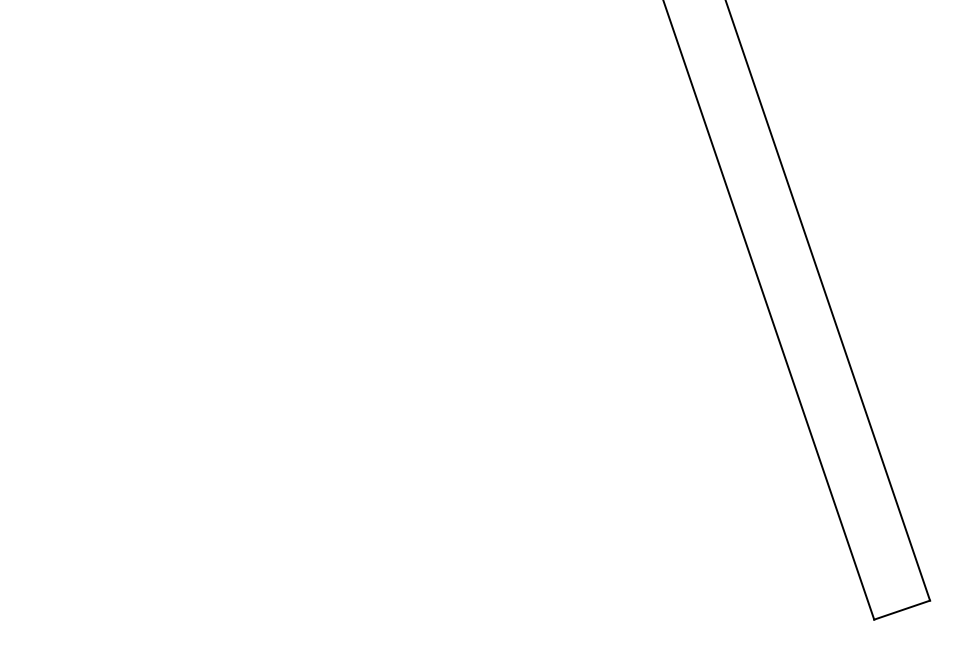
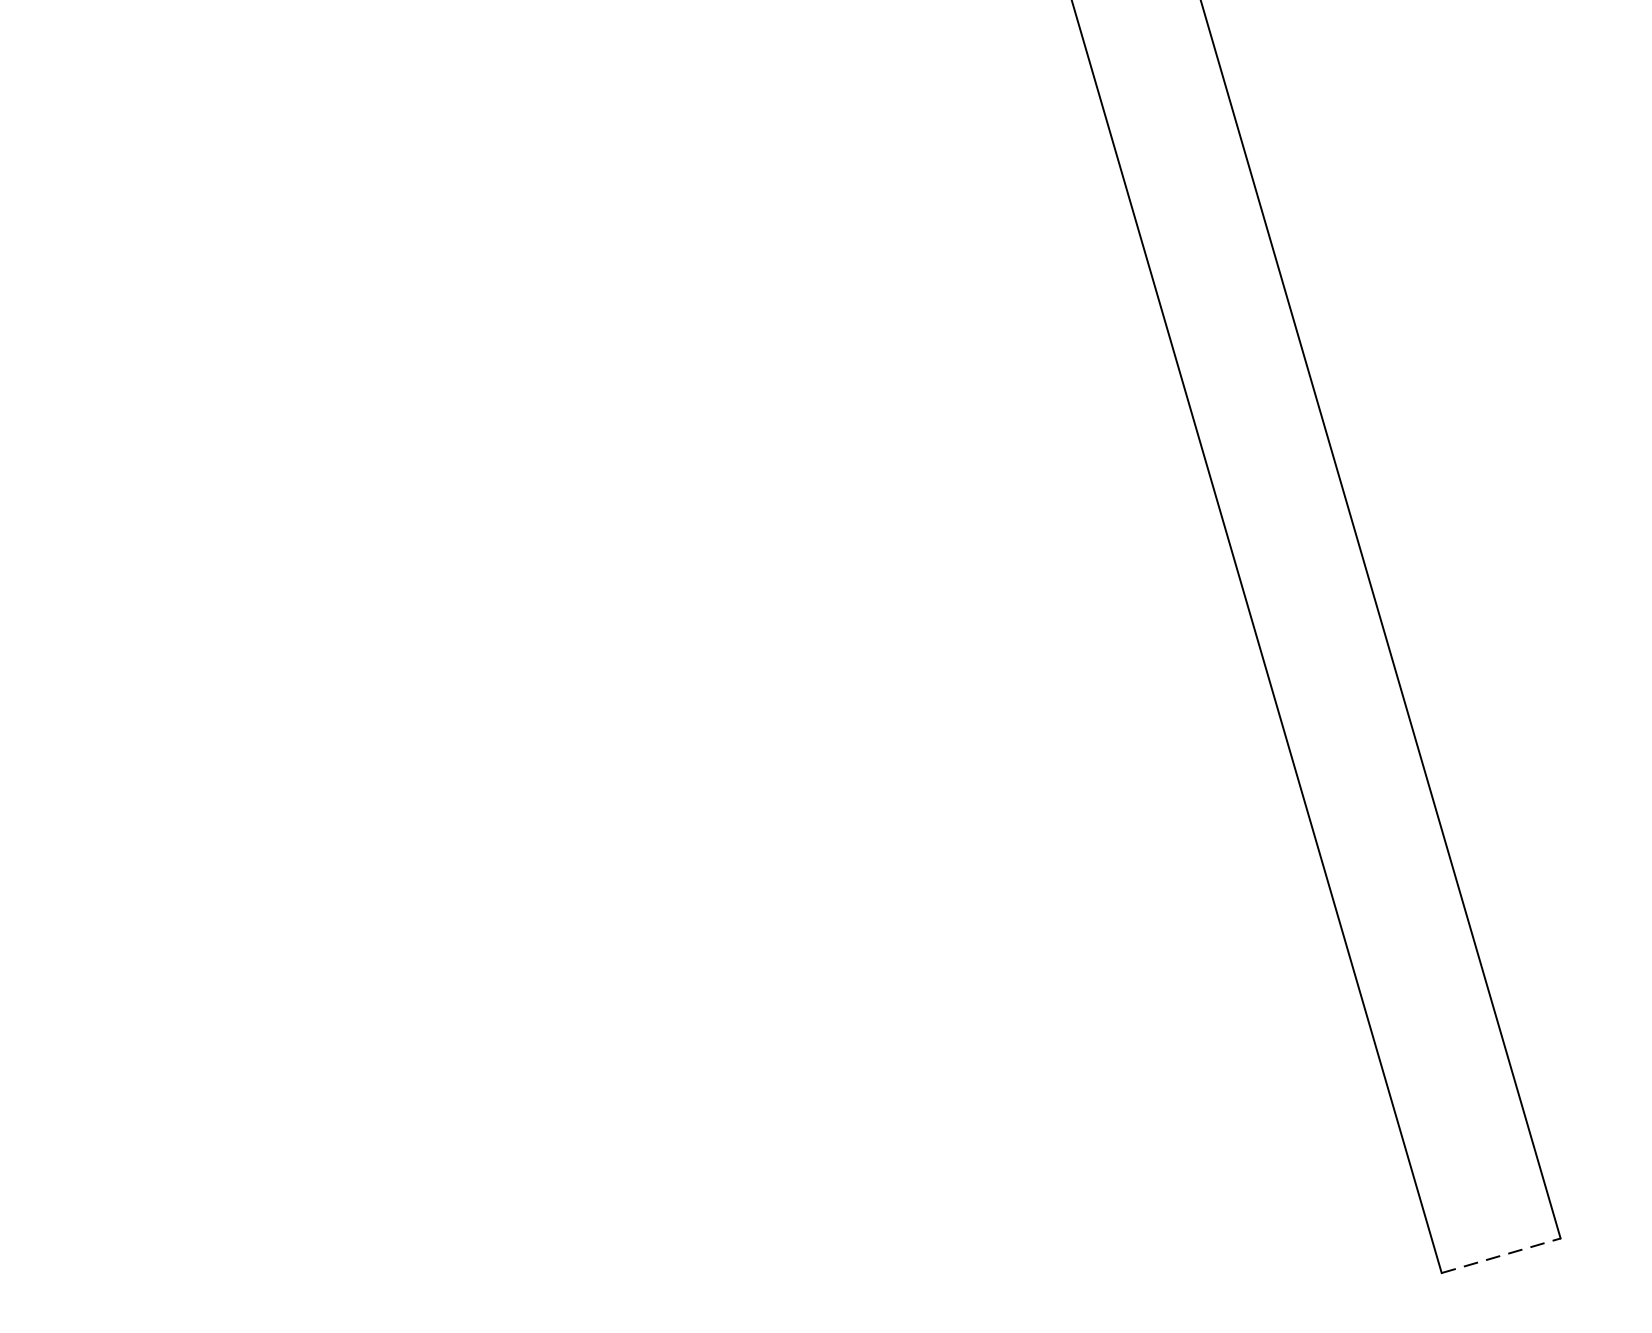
line: (902, 609) -> (1501, 1254), solid -> dashed

